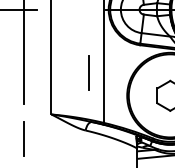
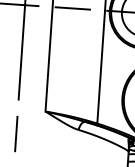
line: (71, 9) -> (72, 8), added
line: (88, 72) -> (85, 72), removed

